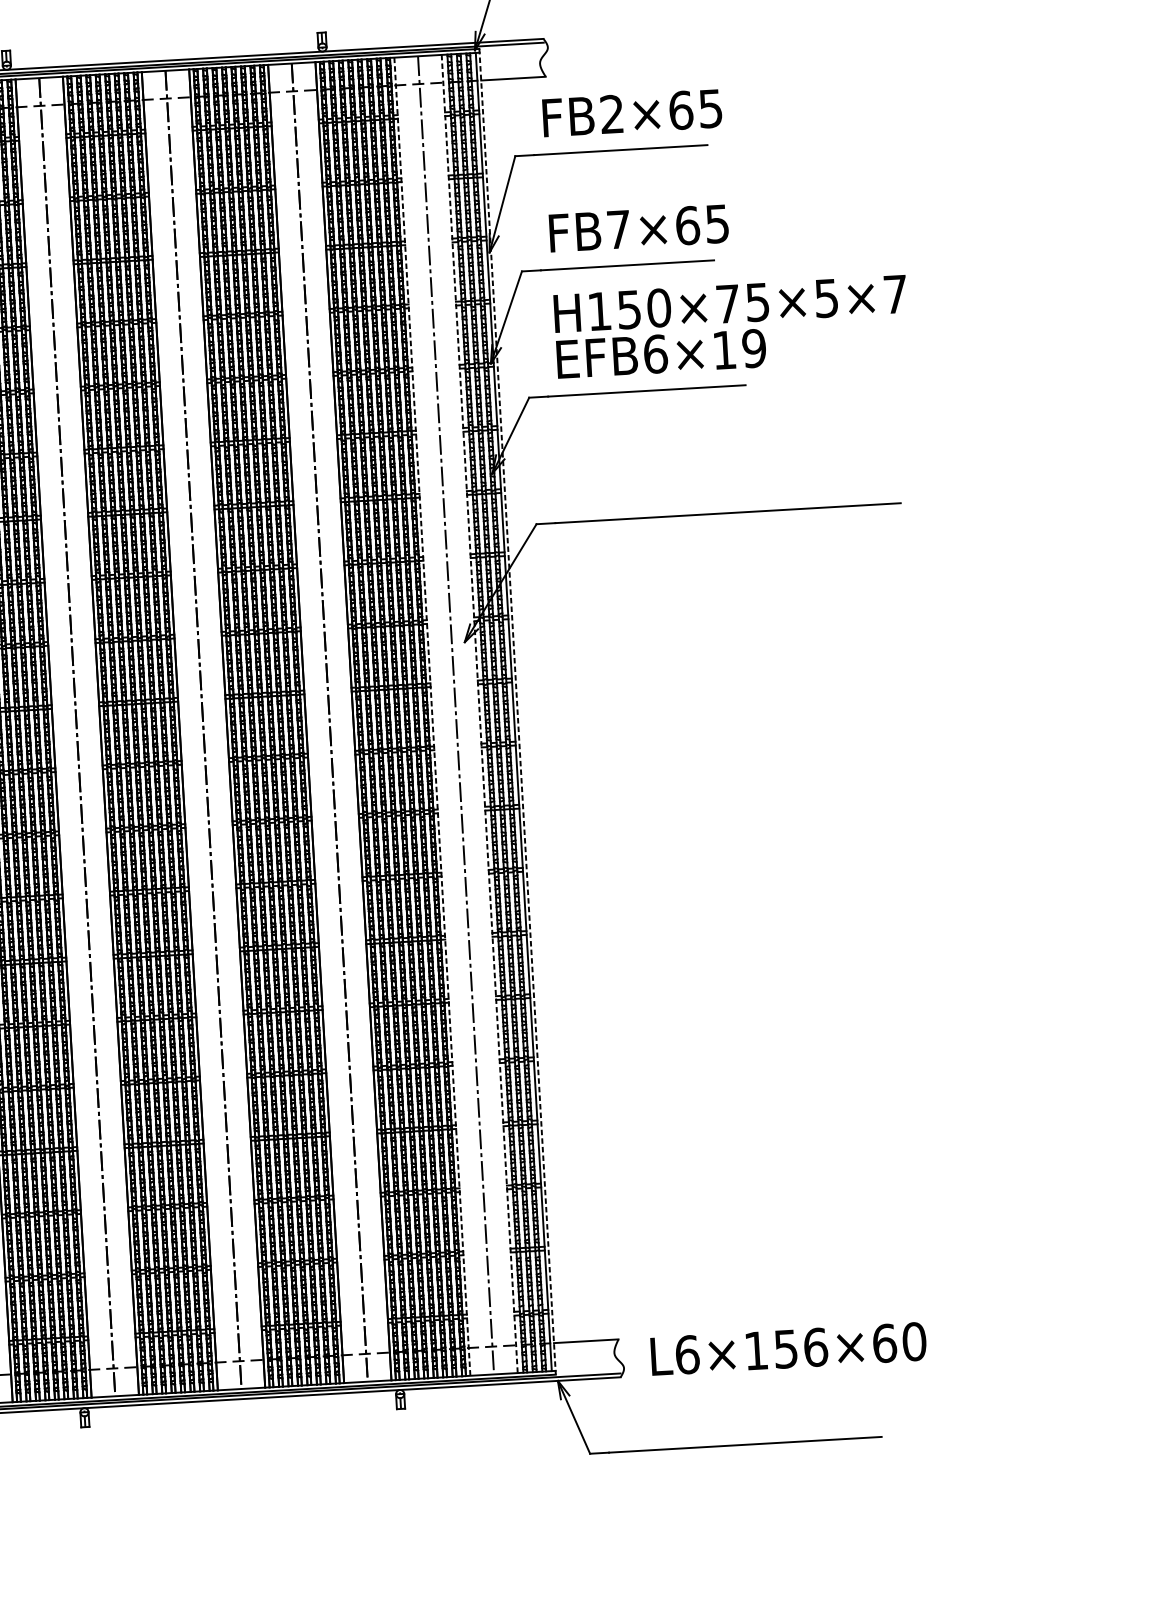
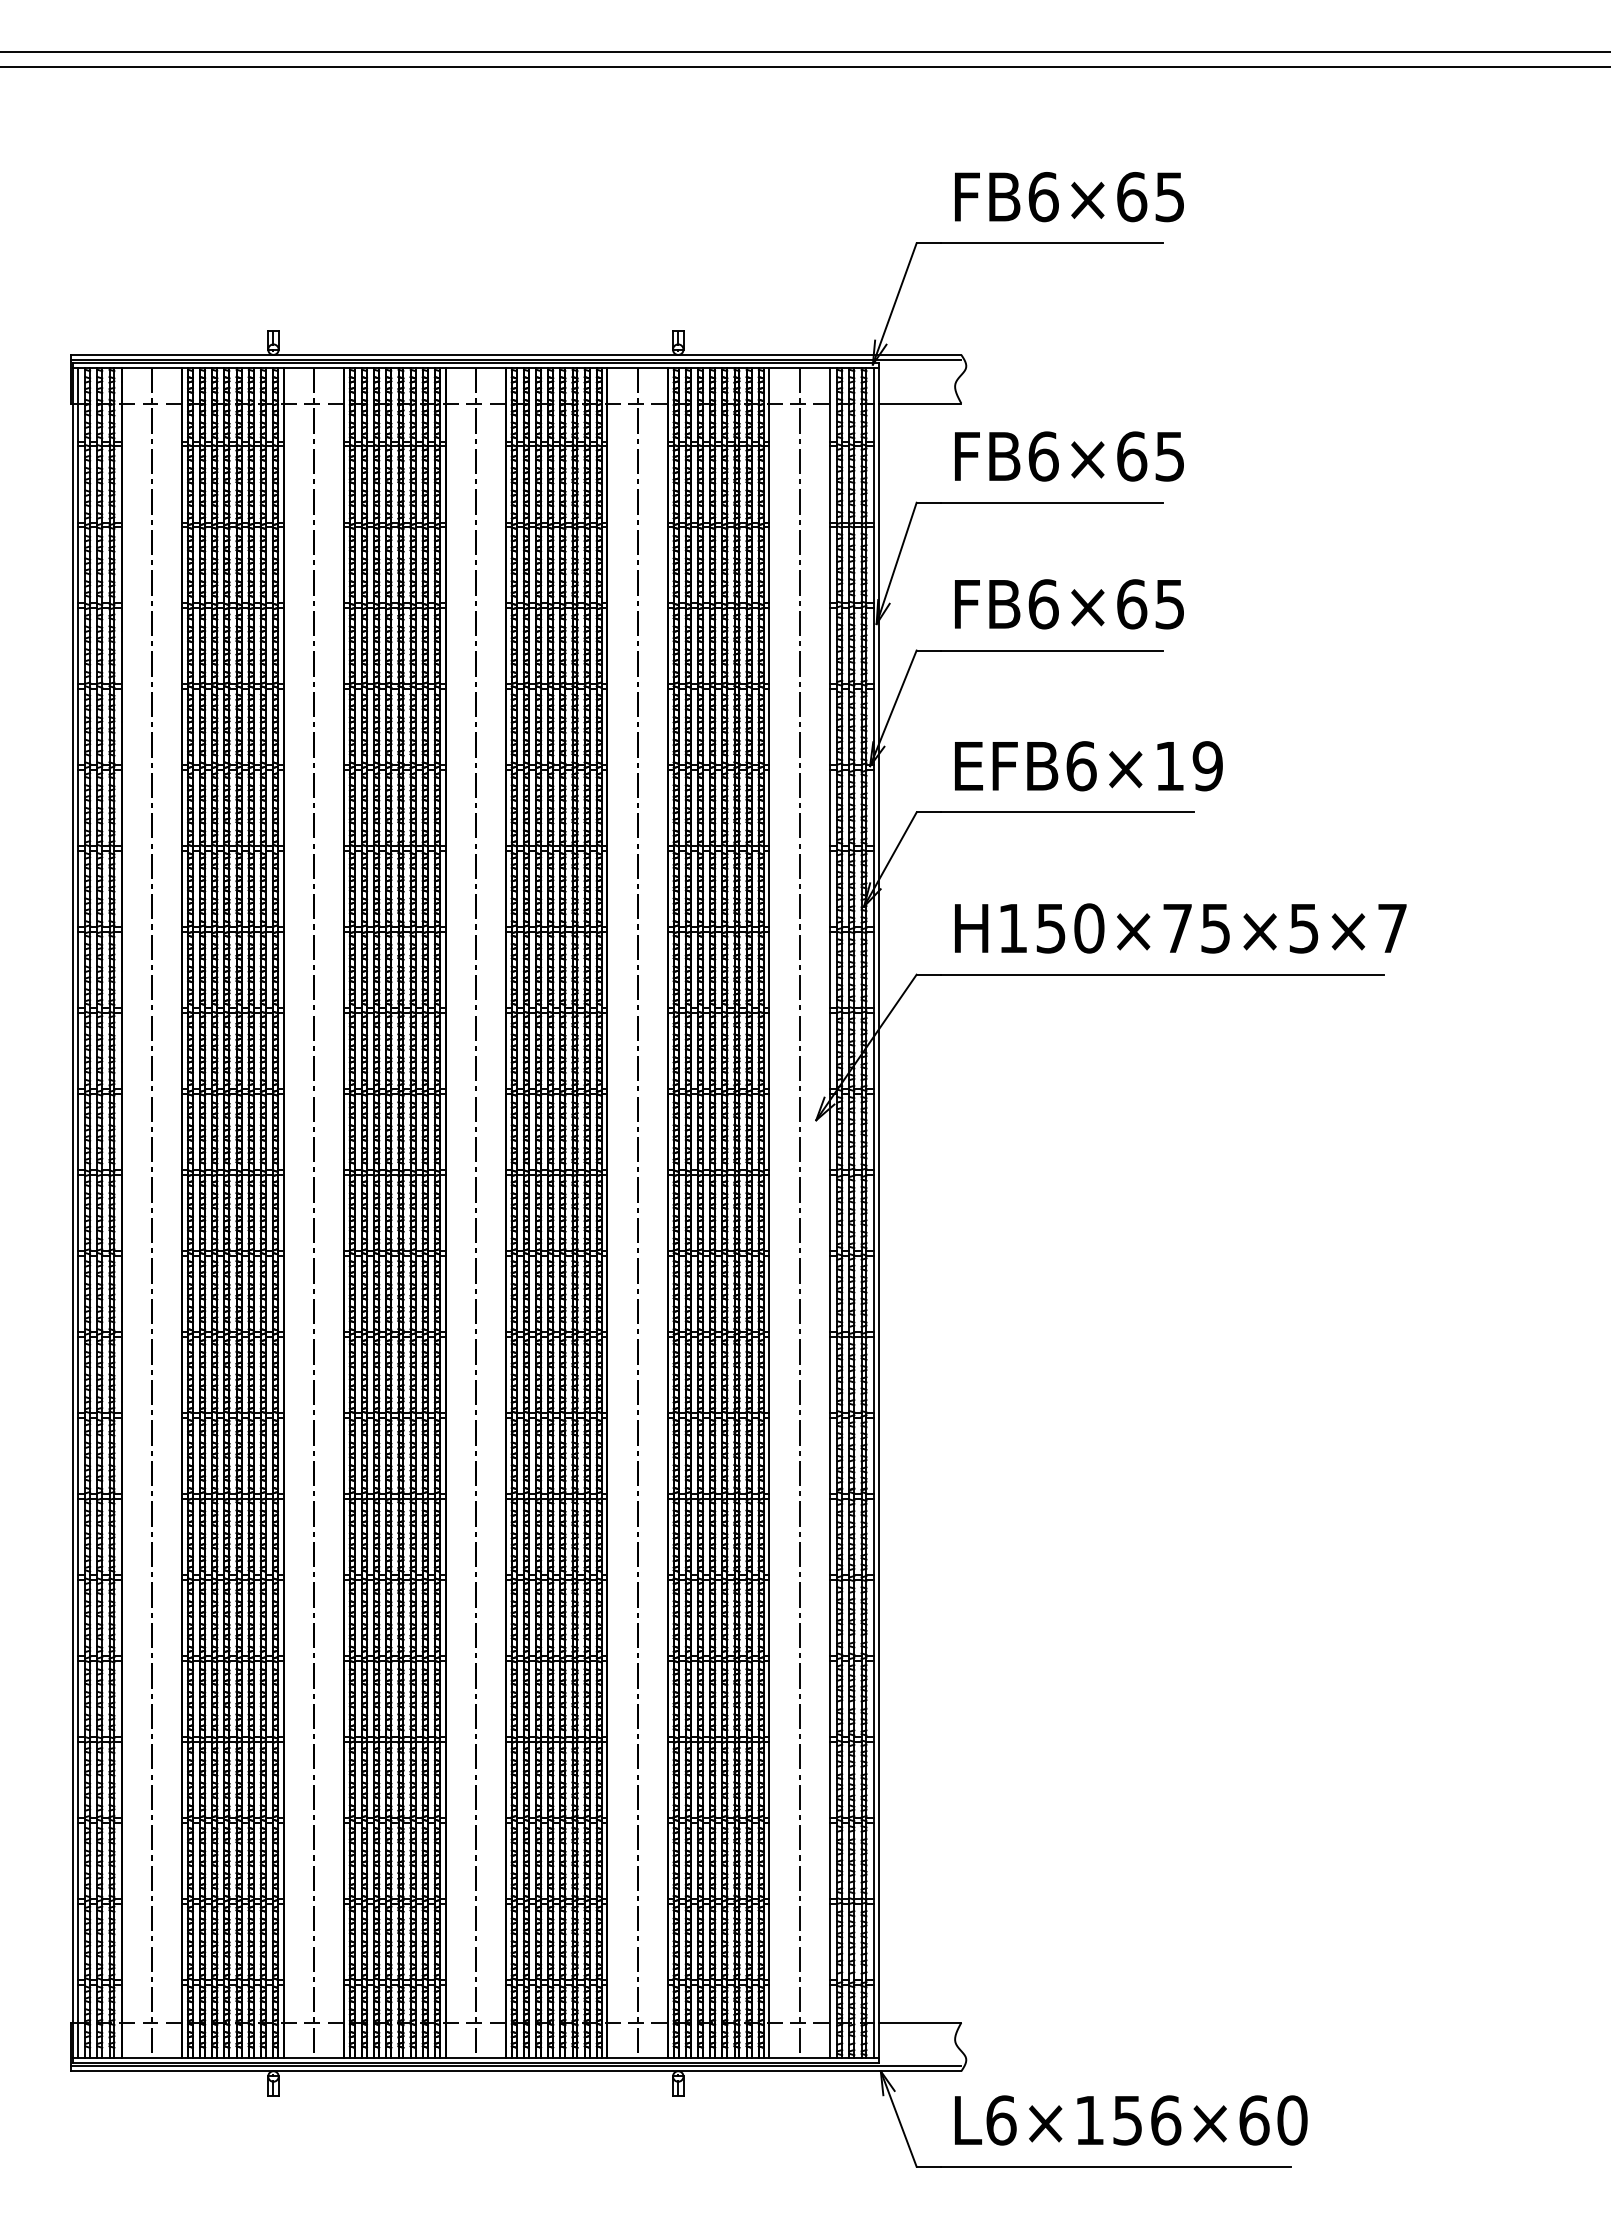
text: (612, 114) -> (1043, 456), FB2×65 -> FB6×65
text: (618, 229) -> (1043, 604), FB7×65 -> FB6×65
text: (730, 303) -> (1180, 928), moved
line: (517, 712) -> (878, 1213), dashed -> solid
line: (480, 714) -> (830, 1213), dashed -> solid
line: (432, 717) -> (769, 1213), dashed -> solid
text: (788, 1349) -> (1131, 2120), moved

